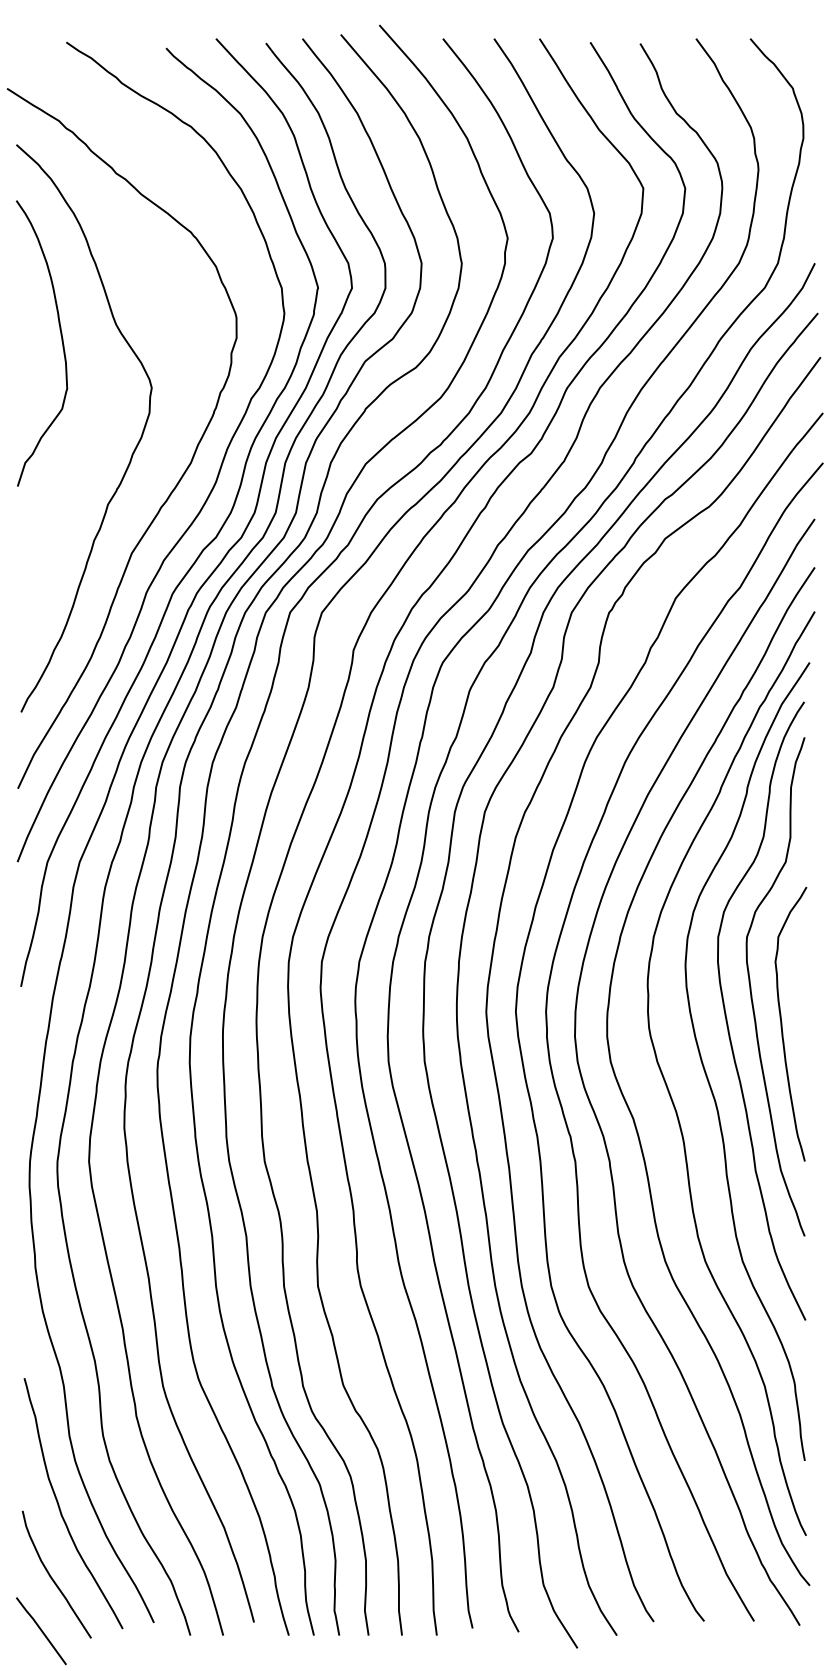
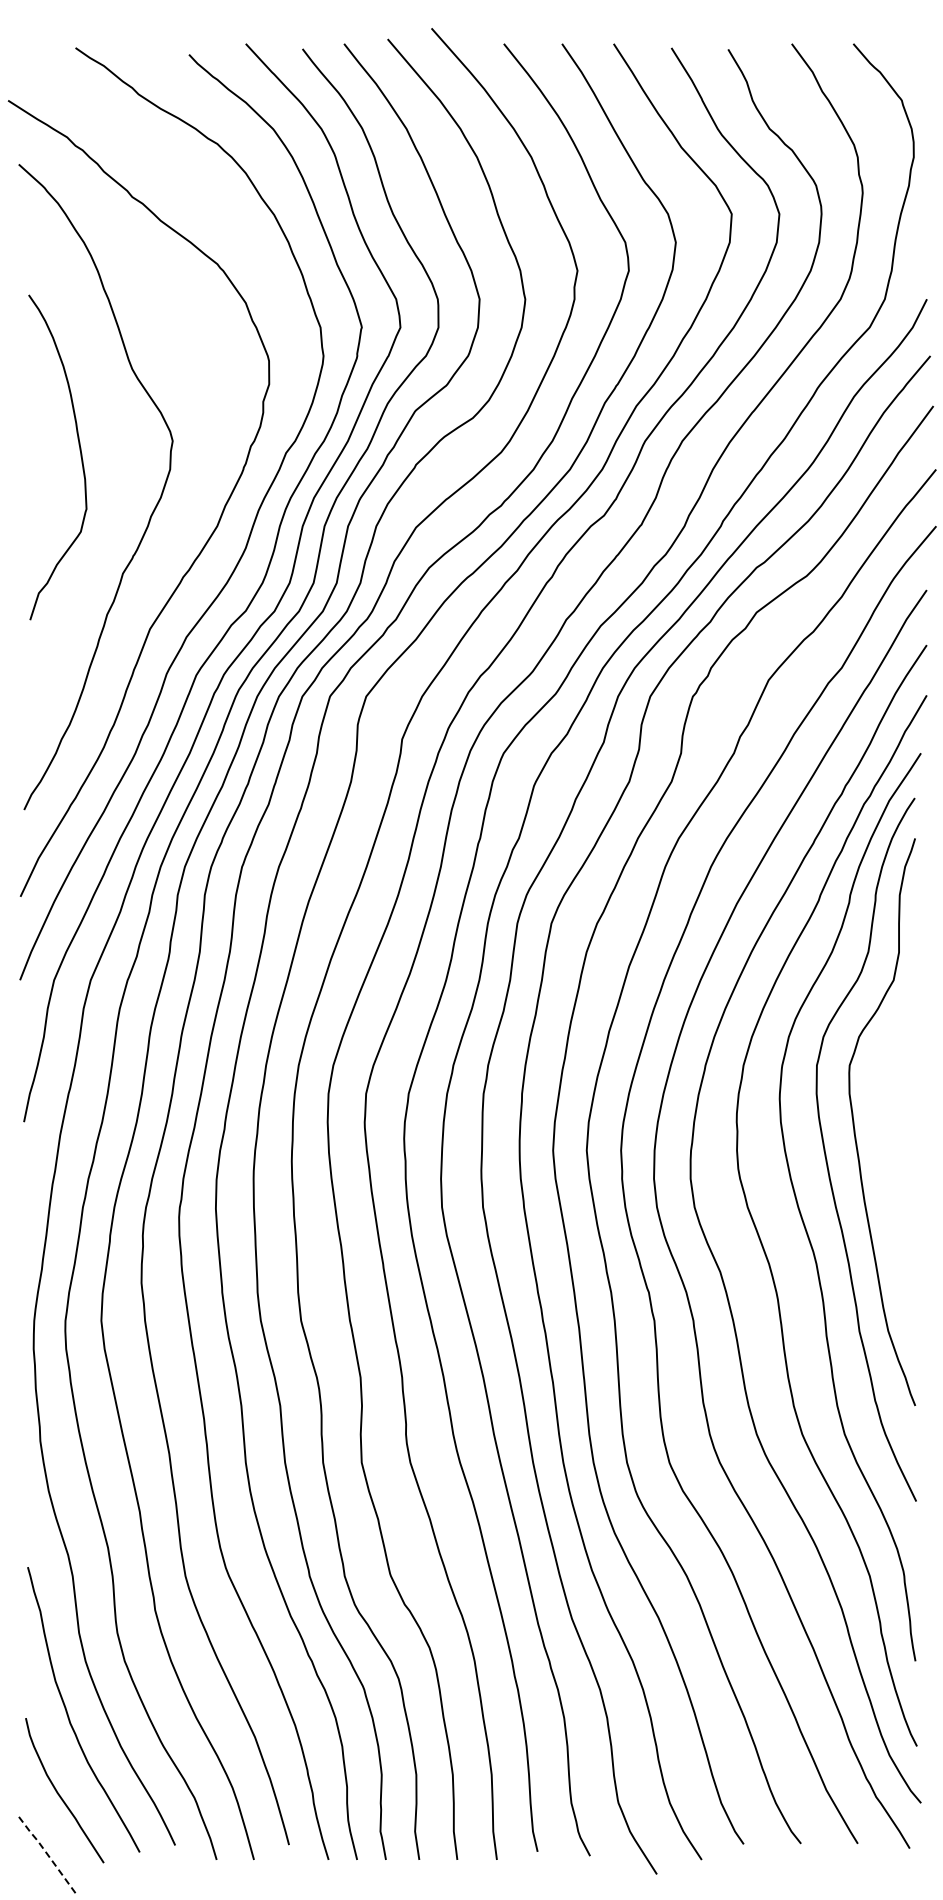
curve: (61, 343) -> (80, 457), moved
curve: (782, 1027) -> (890, 1168), removed
line: (40, 1629) -> (46, 1853), solid -> dashed

